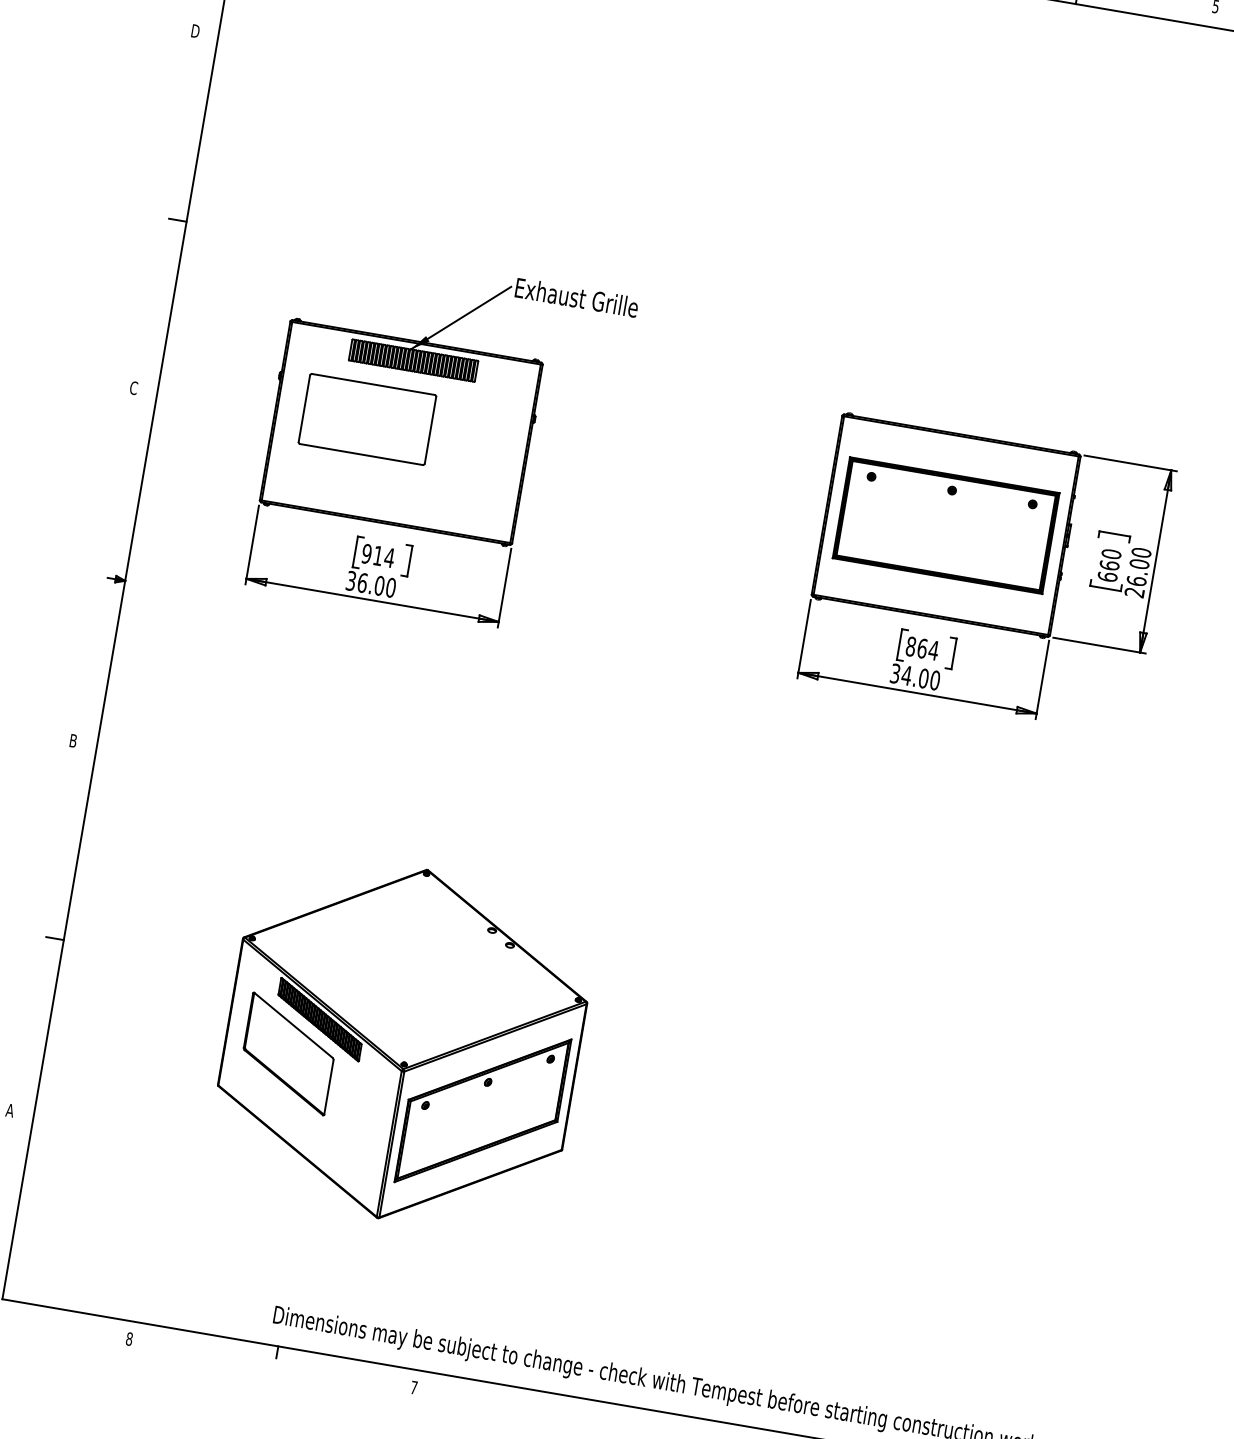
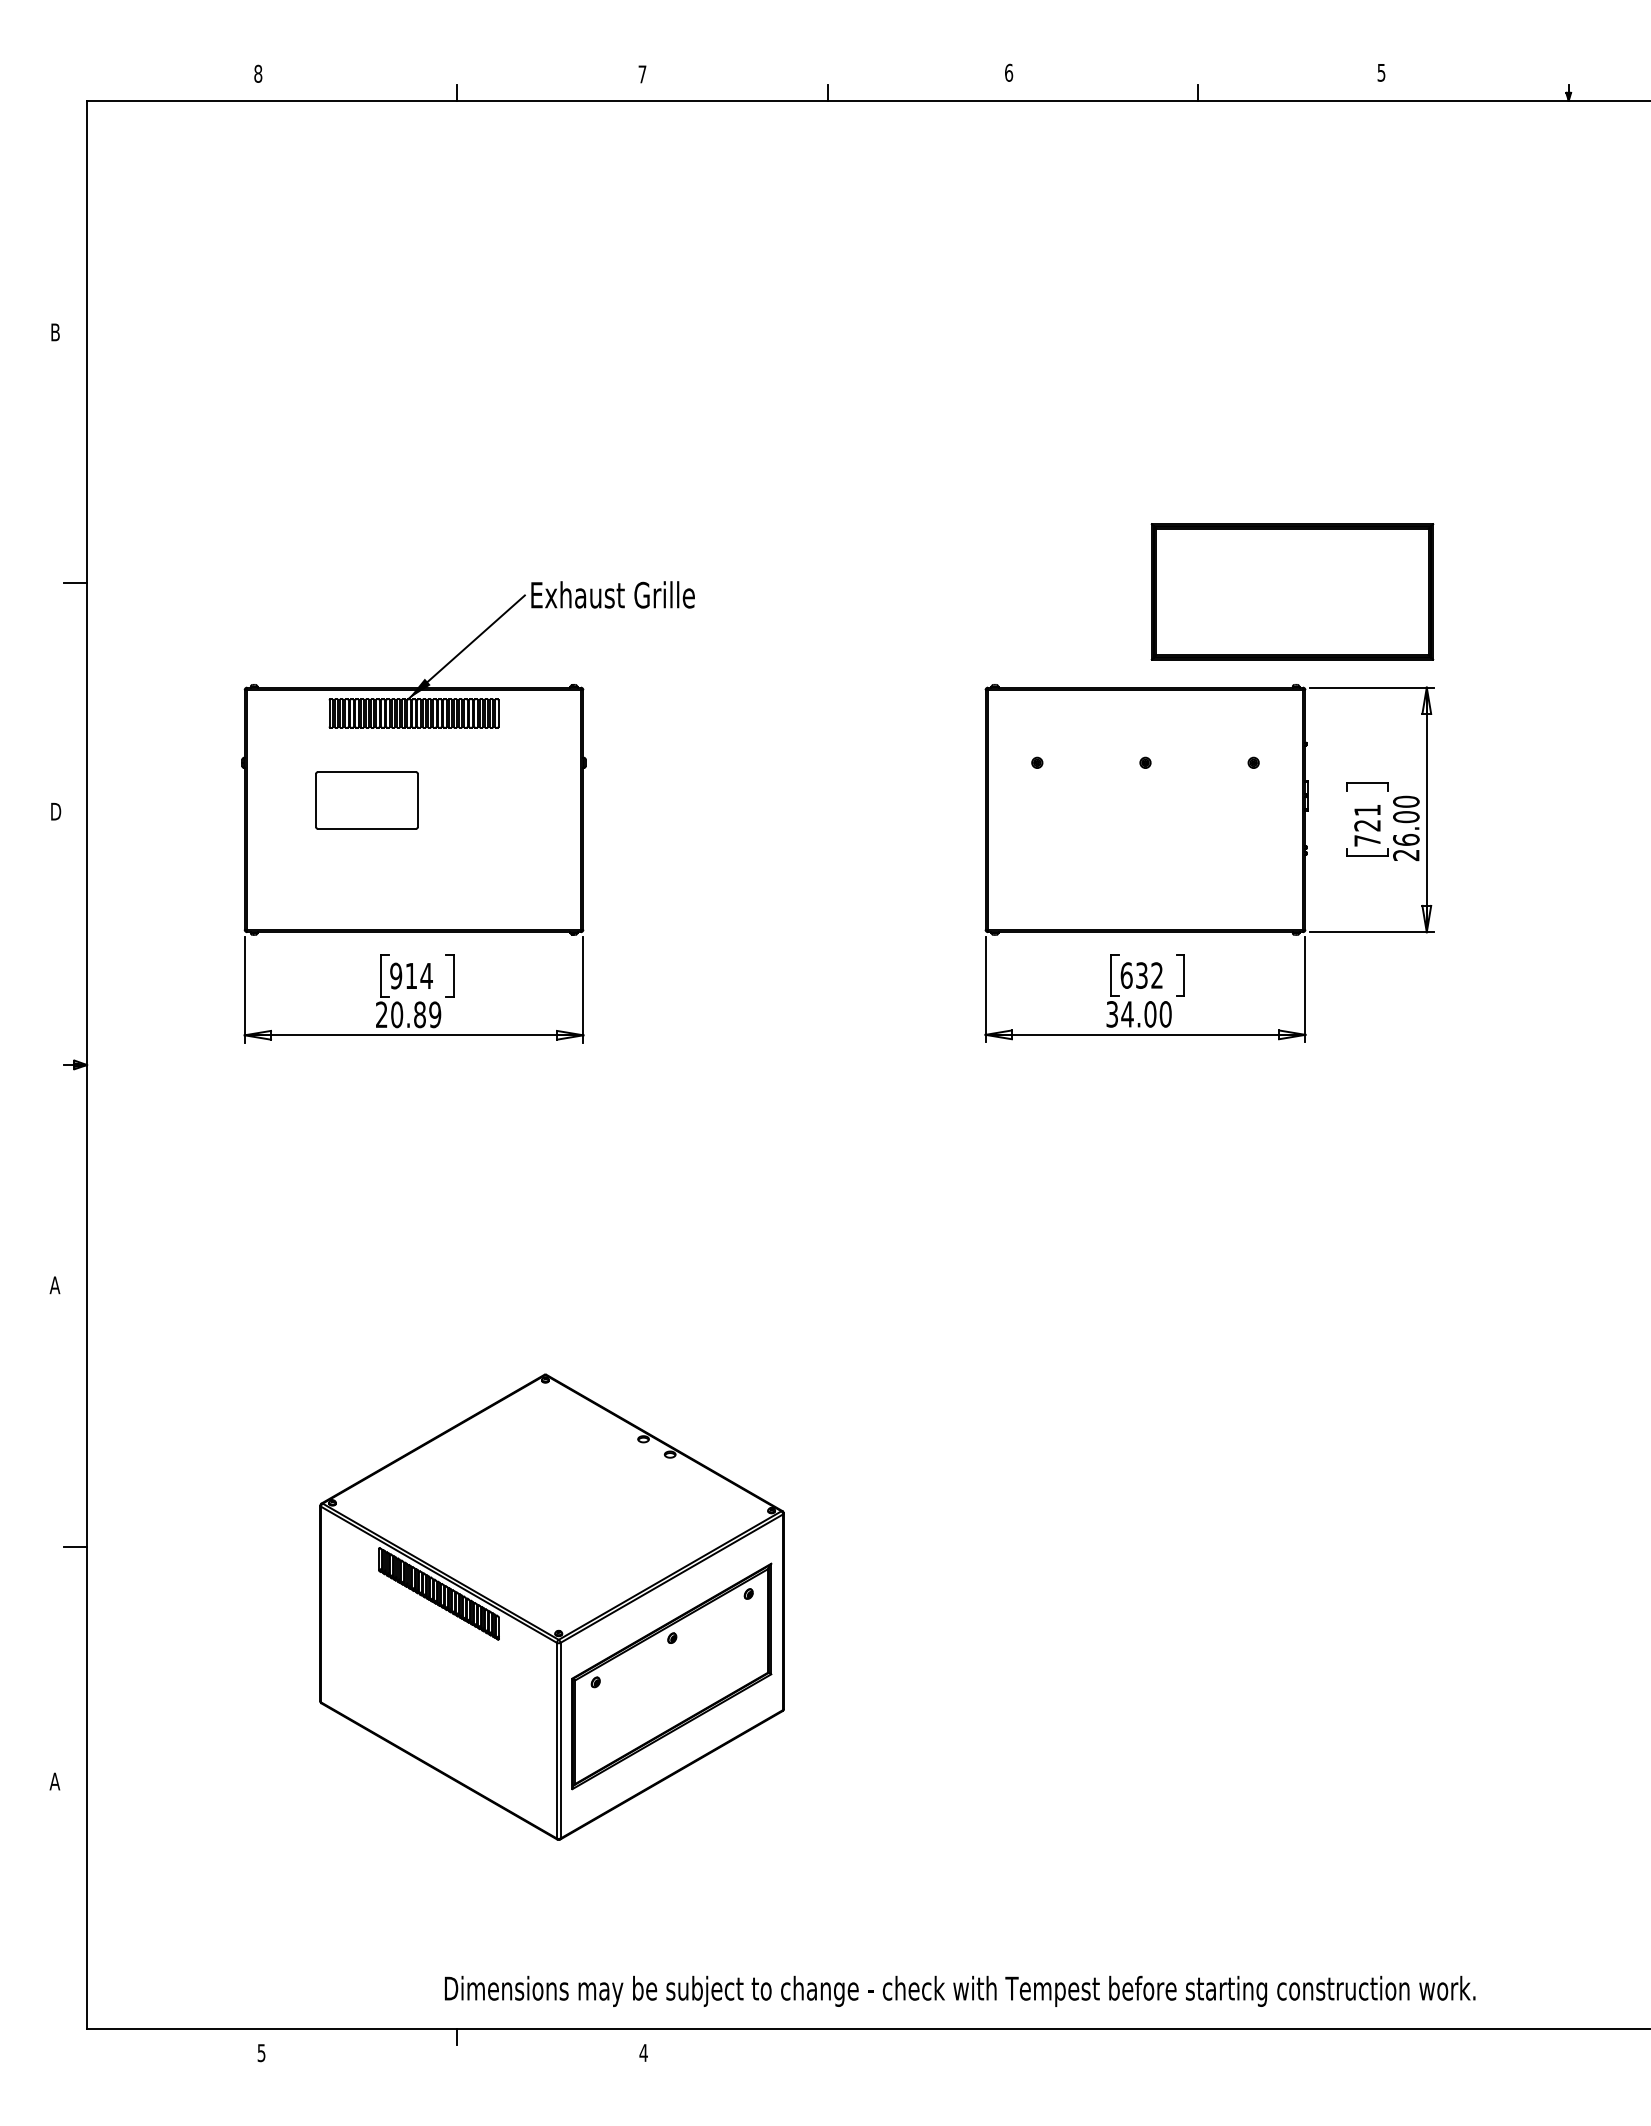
text: (196, 31) -> (57, 332), D -> B
text: (134, 388) -> (55, 811), C -> D
part: (367, 419) -> (366, 800), size x0.6
part: (946, 525) -> (1292, 591), moved
text: (1109, 565) -> (1367, 825), 660 -> 721
text: (371, 584) -> (408, 1014), 36.00 -> 20.89
text: (922, 648) -> (1141, 975), 864 -> 632
text: (72, 740) -> (54, 1285), B -> A
part: (288, 1053) -> (405, 1645), removed
text: (129, 1339) -> (261, 2053), 8 -> 5
text: (414, 1387) -> (643, 2052), 7 -> 4

